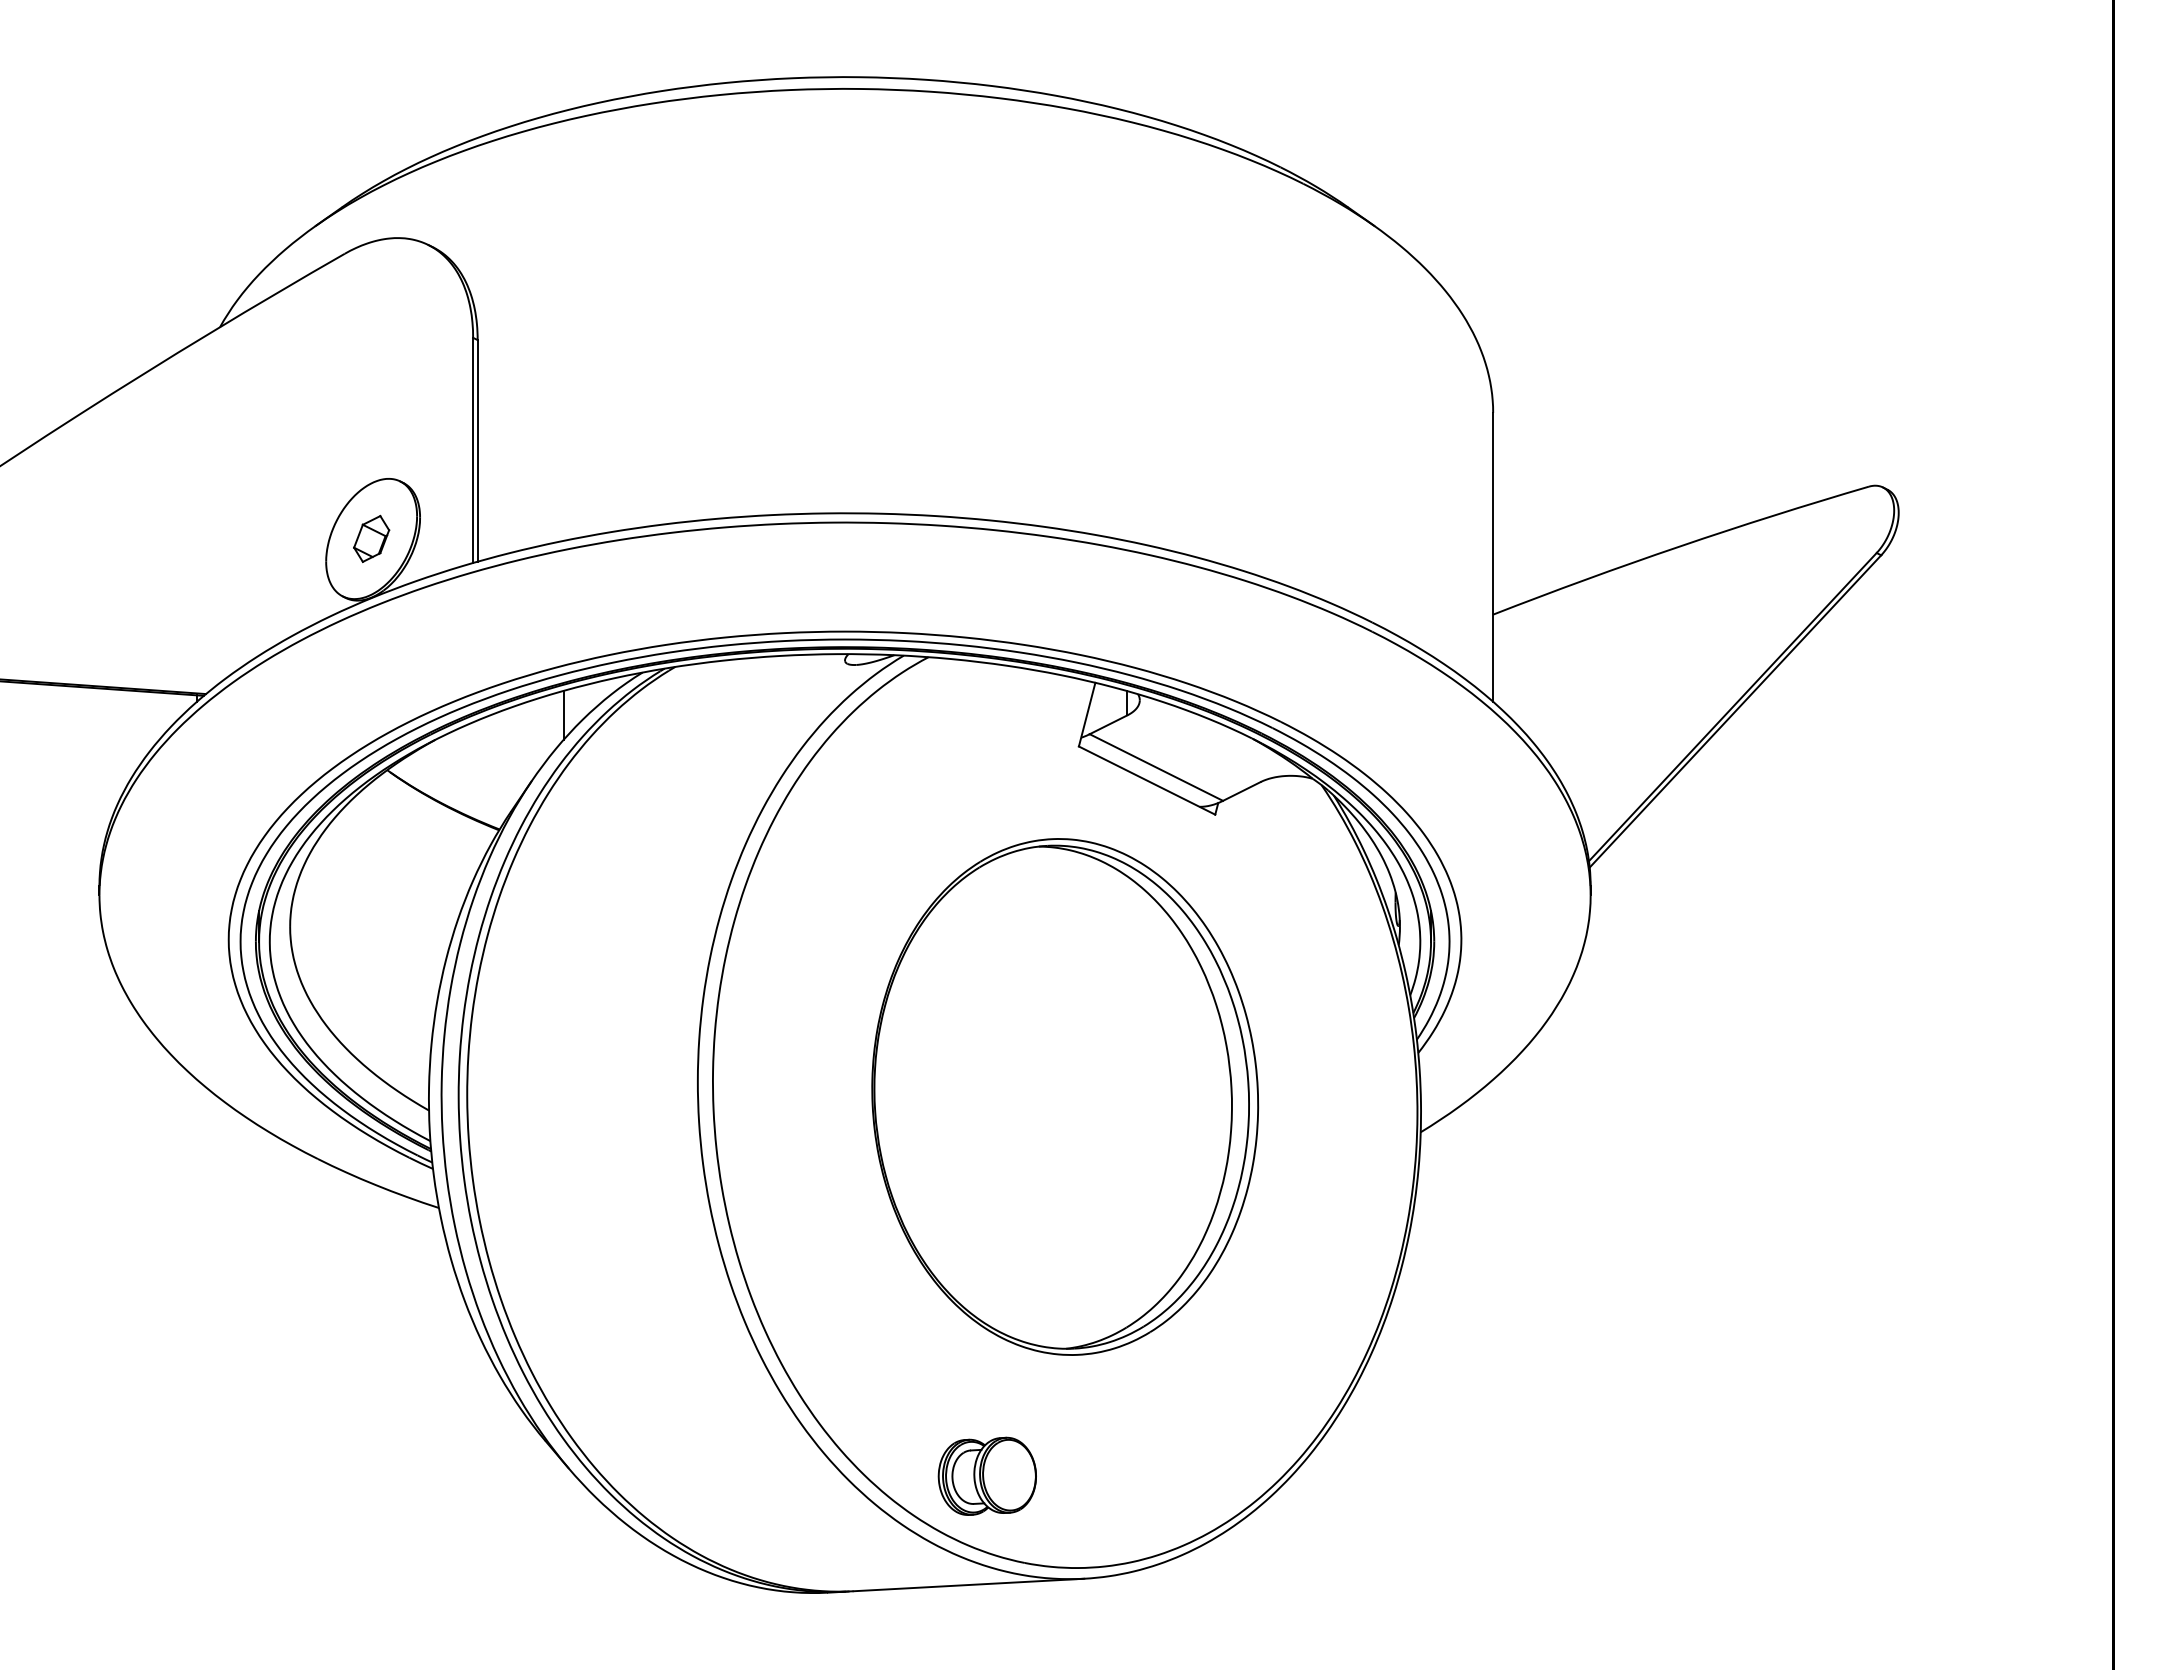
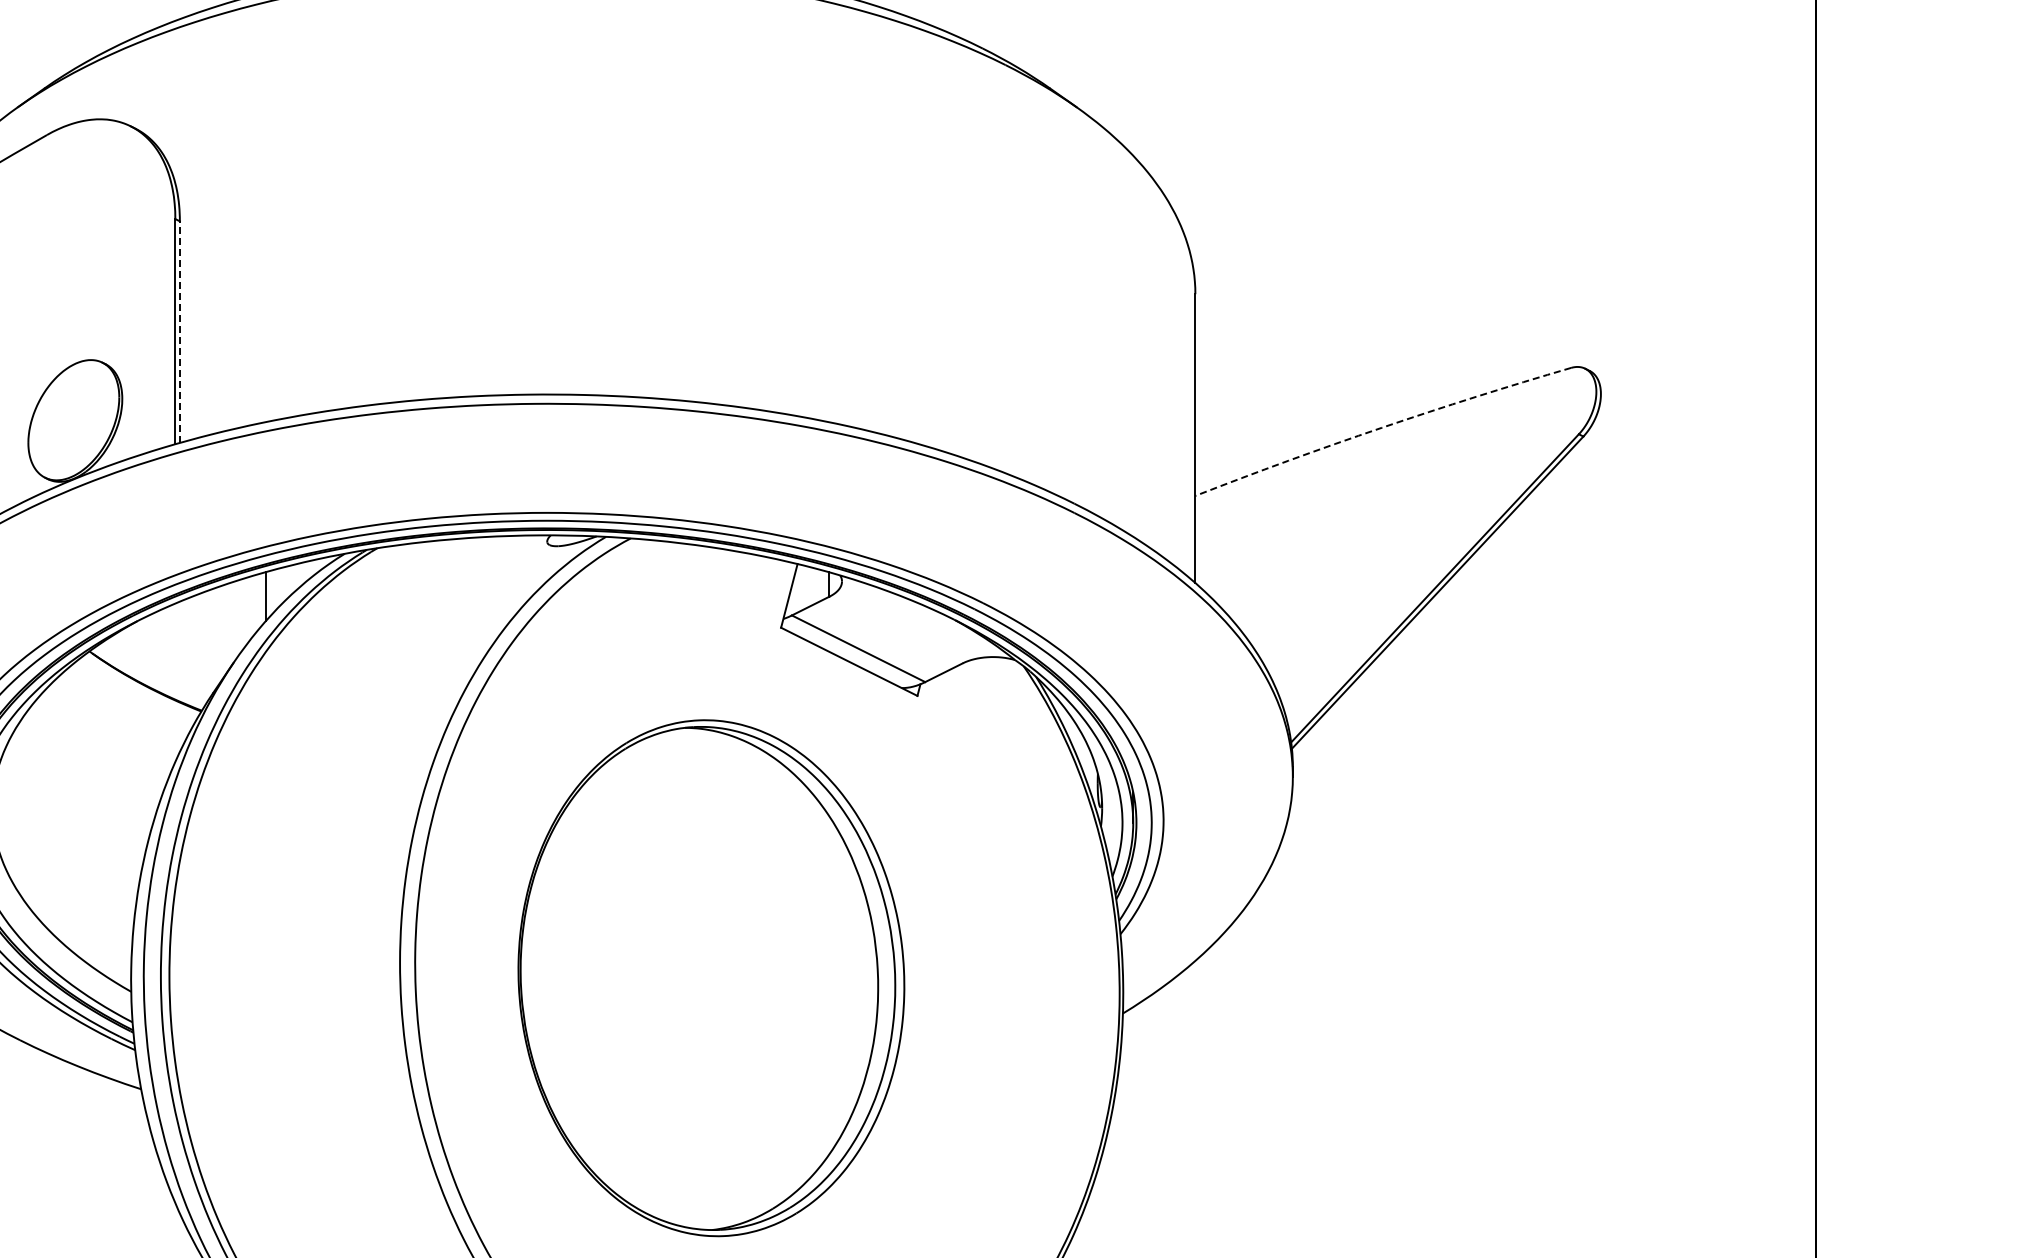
line: (477, 450) -> (179, 331), solid -> dashed
part: (371, 538) -> (73, 419), removed
arc: (1679, 546) -> (1381, 427), solid -> dashed
part: (1065, 1096) -> (711, 977), moved

